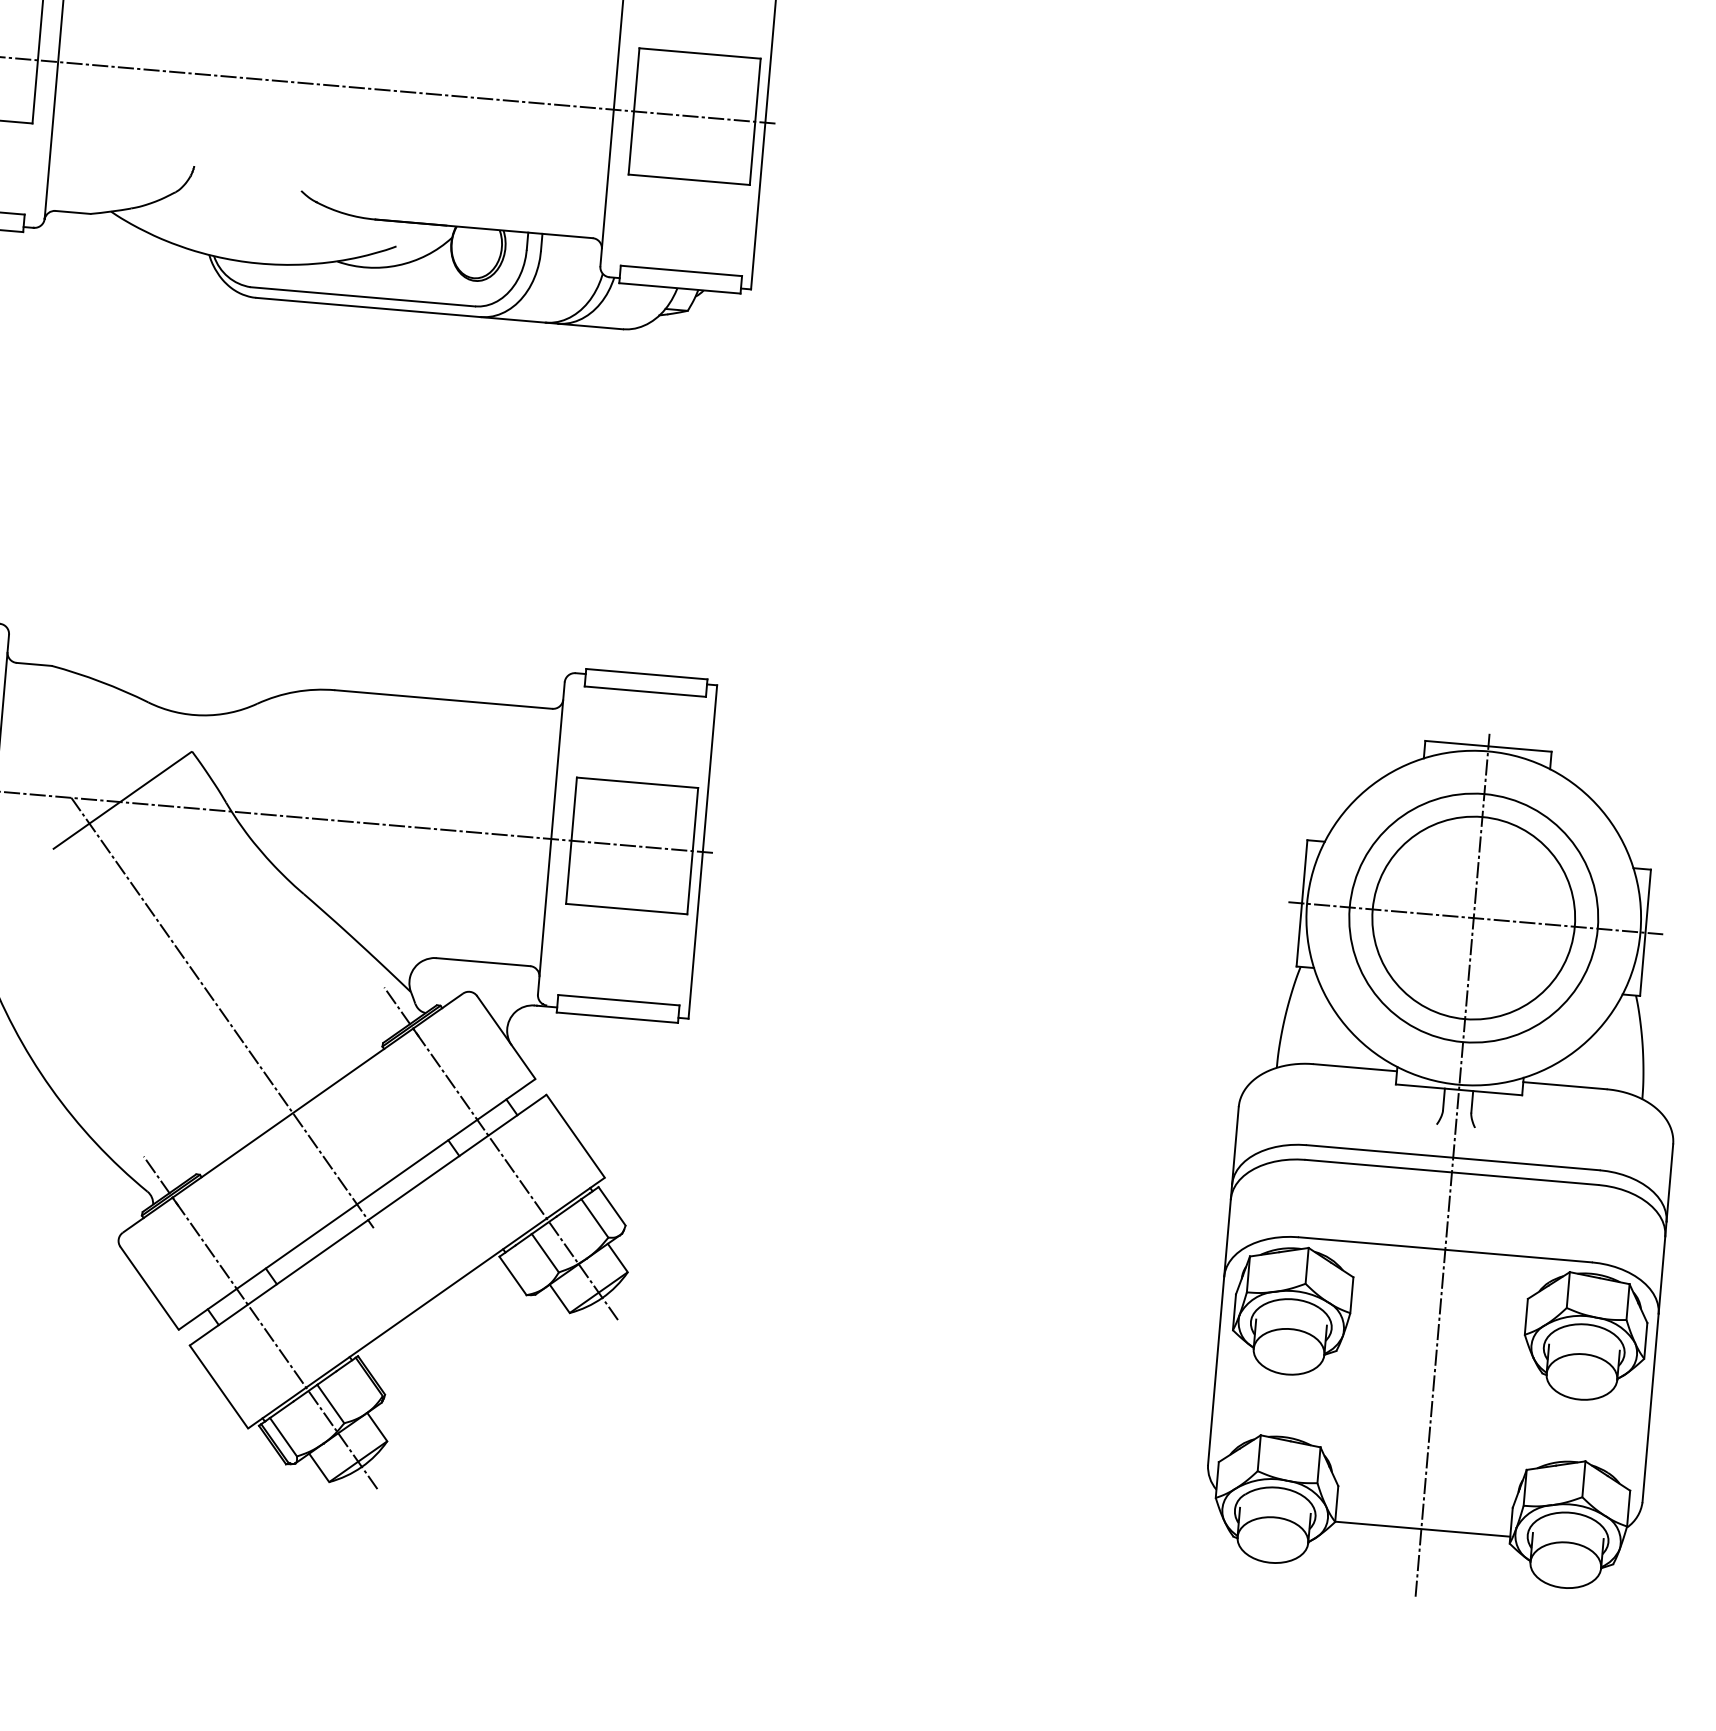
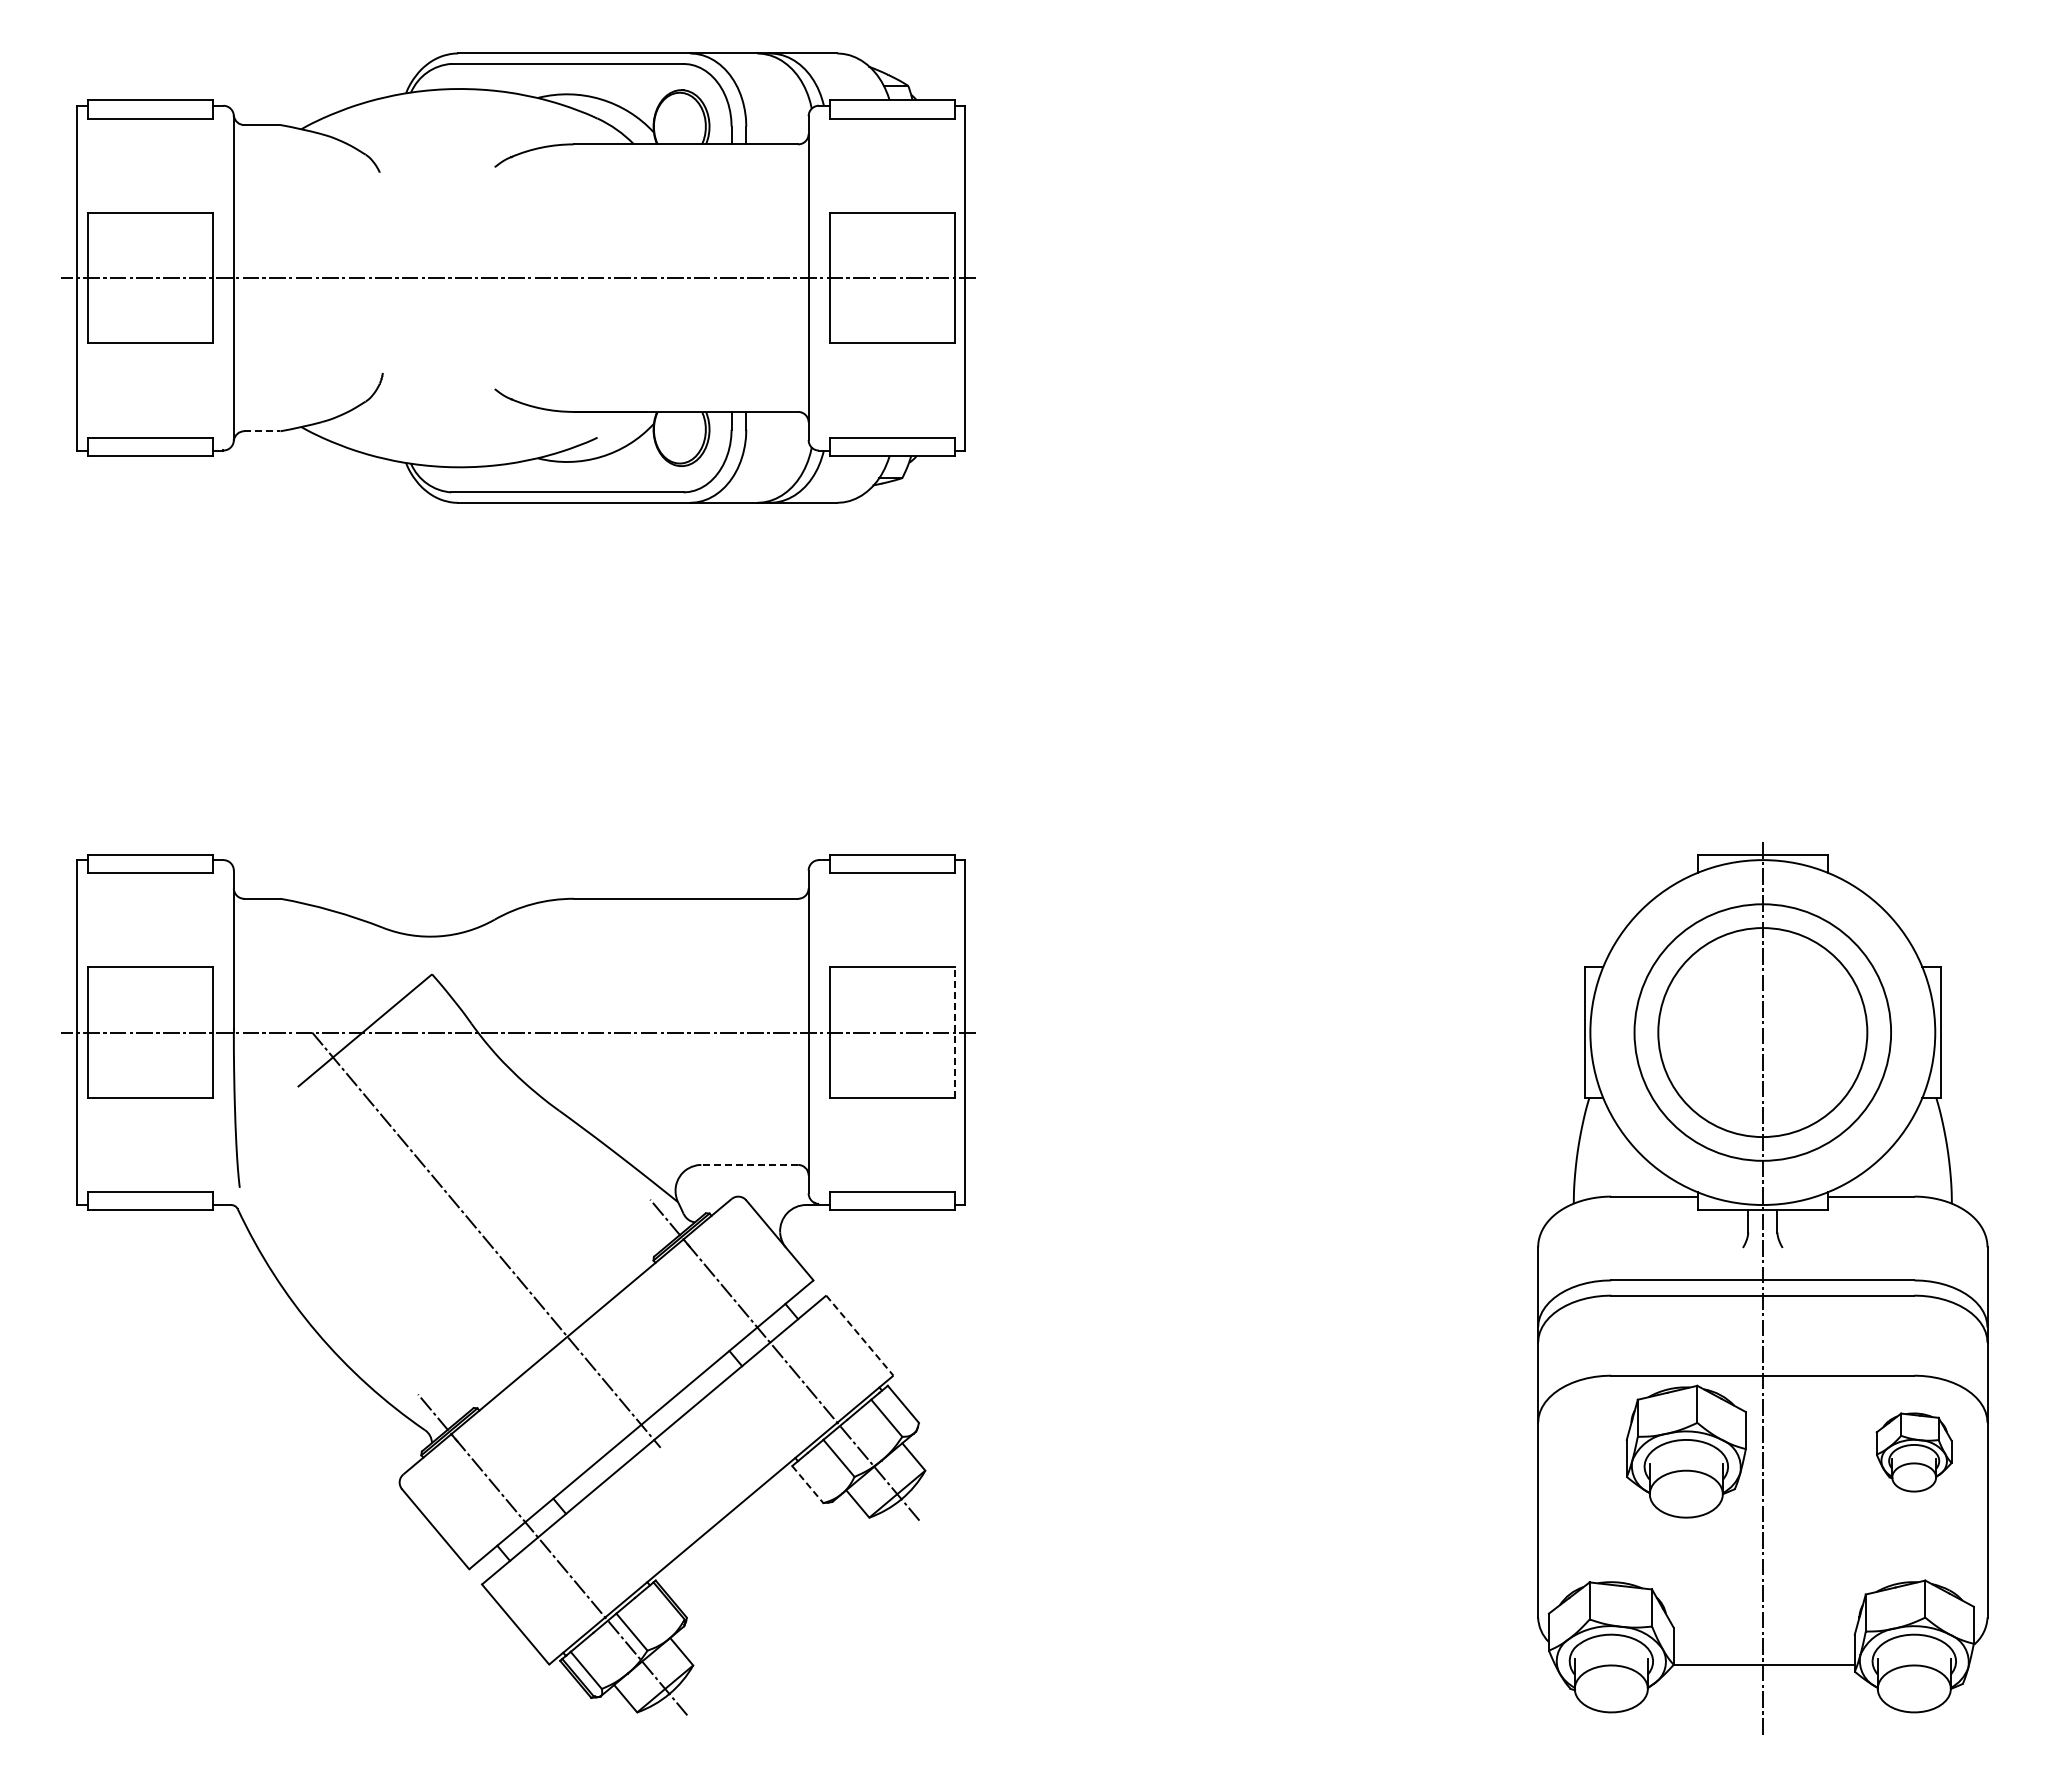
line: (73, 212) -> (262, 431), solid -> dashed
line: (692, 851) -> (954, 1032), solid -> dashed
line: (1475, 918) -> (1764, 1032), removed
line: (483, 961) -> (749, 1164), solid -> dashed
line: (576, 1137) -> (860, 1336), solid -> dashed
line: (513, 1275) -> (808, 1484), solid -> dashed
part: (1291, 1310) -> (1685, 1451), moved
part: (1584, 1336) -> (1913, 1452), size x0.6

